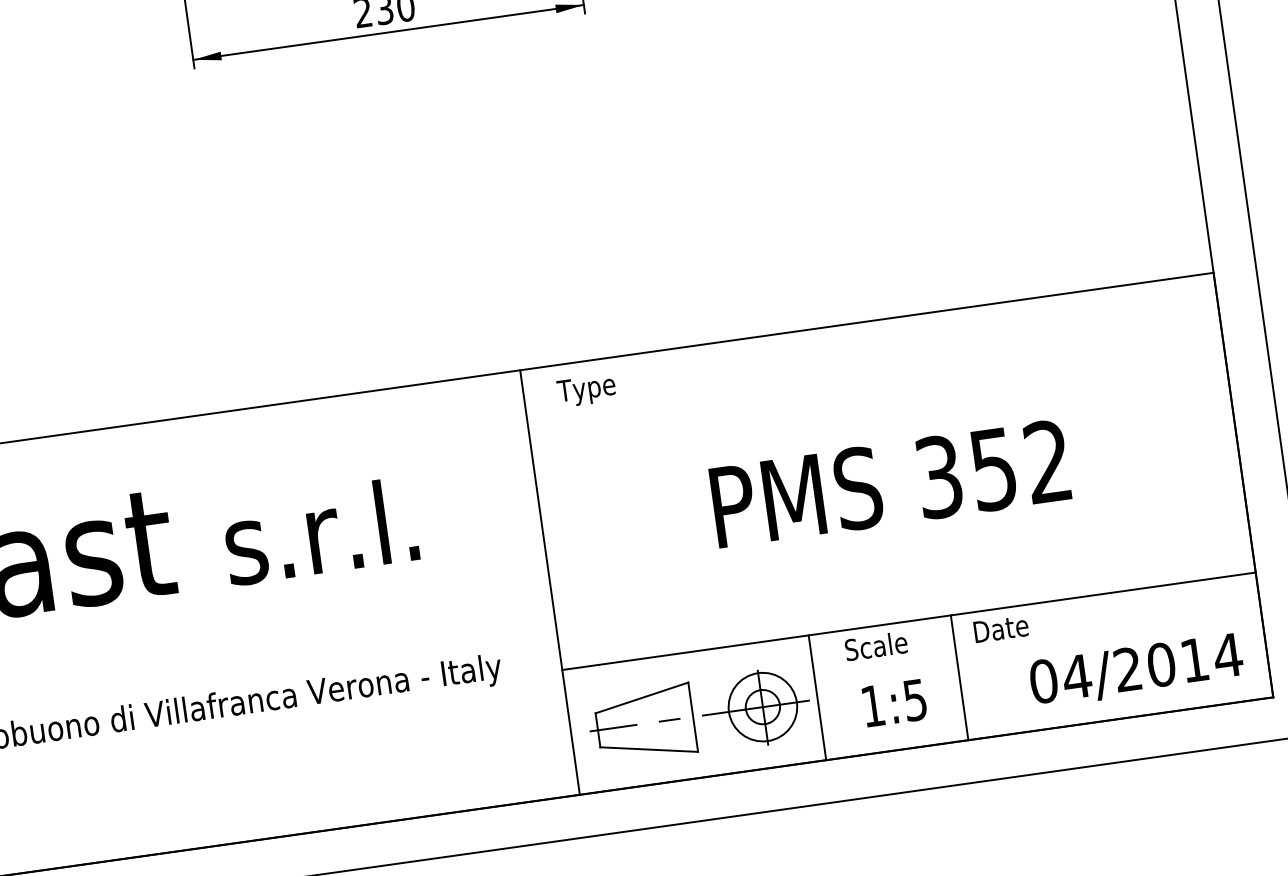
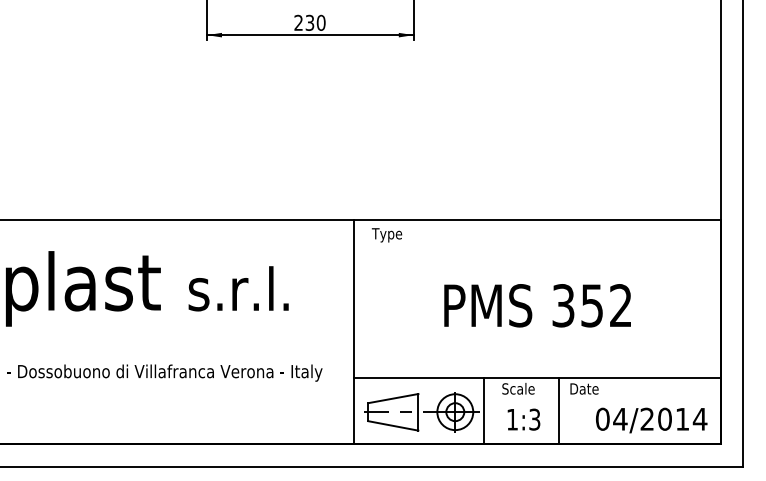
text: (914, 699) -> (534, 419), 1:5 -> 1:3

